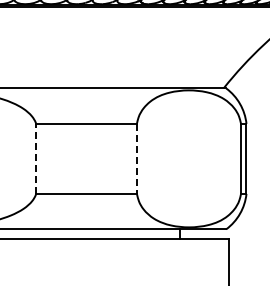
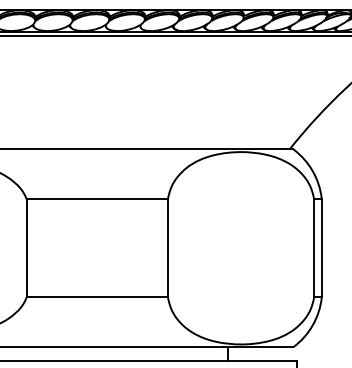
line: (36, 158) -> (26, 247), dashed -> solid
line: (136, 158) -> (167, 247), dashed -> solid

